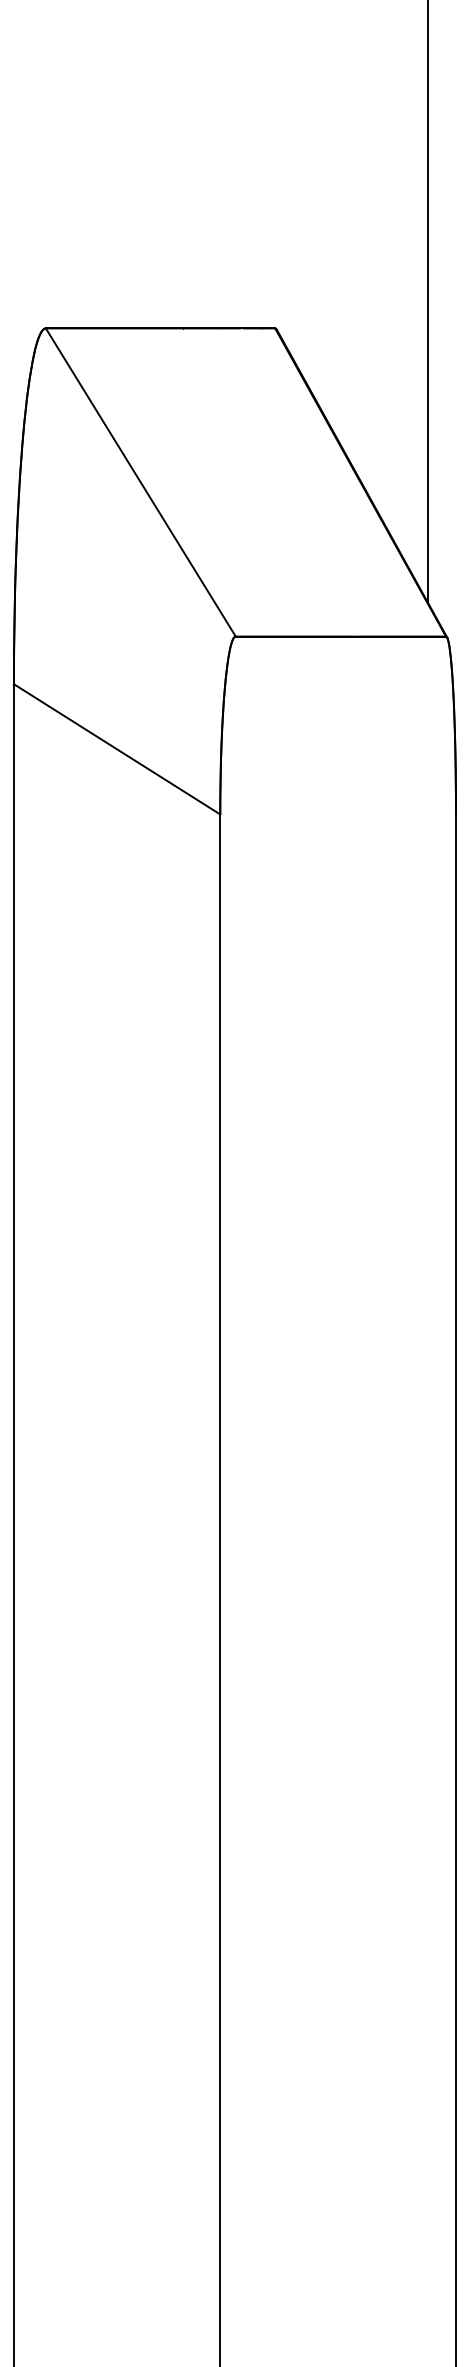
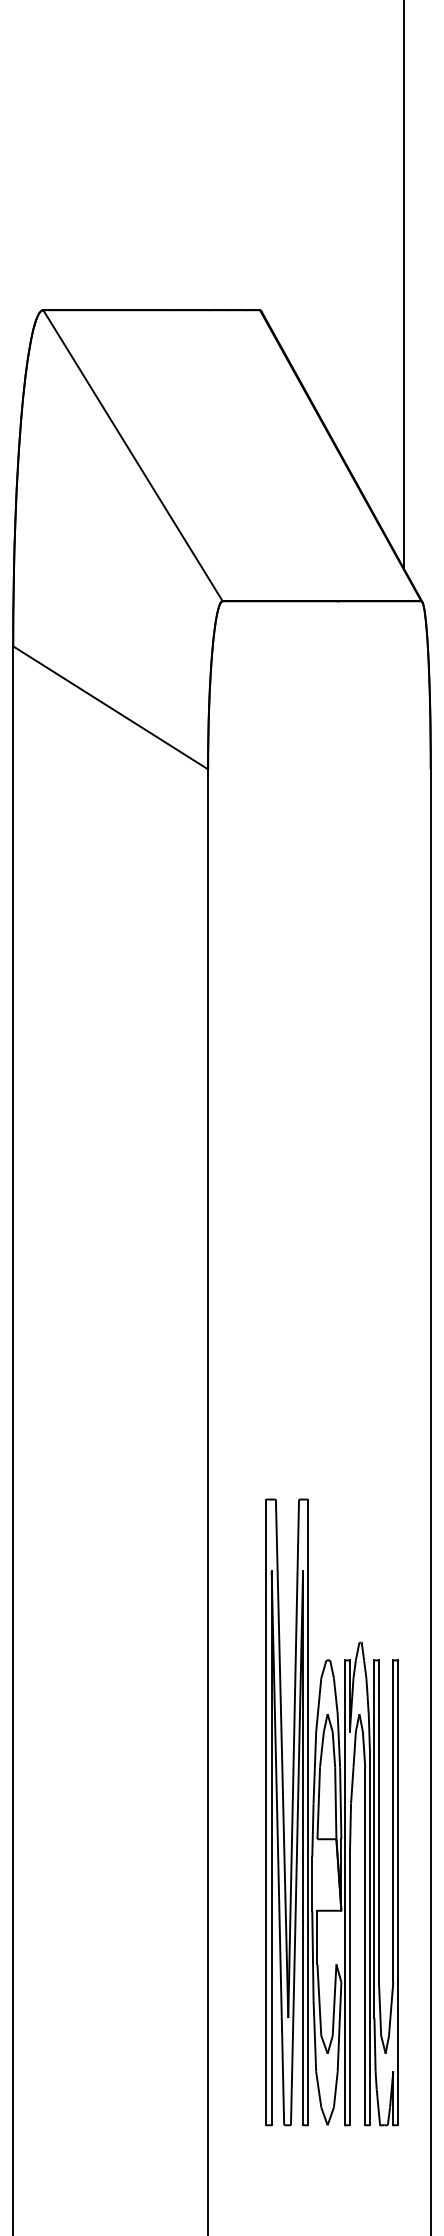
part: (350, 1918) -> (331, 1812), added

